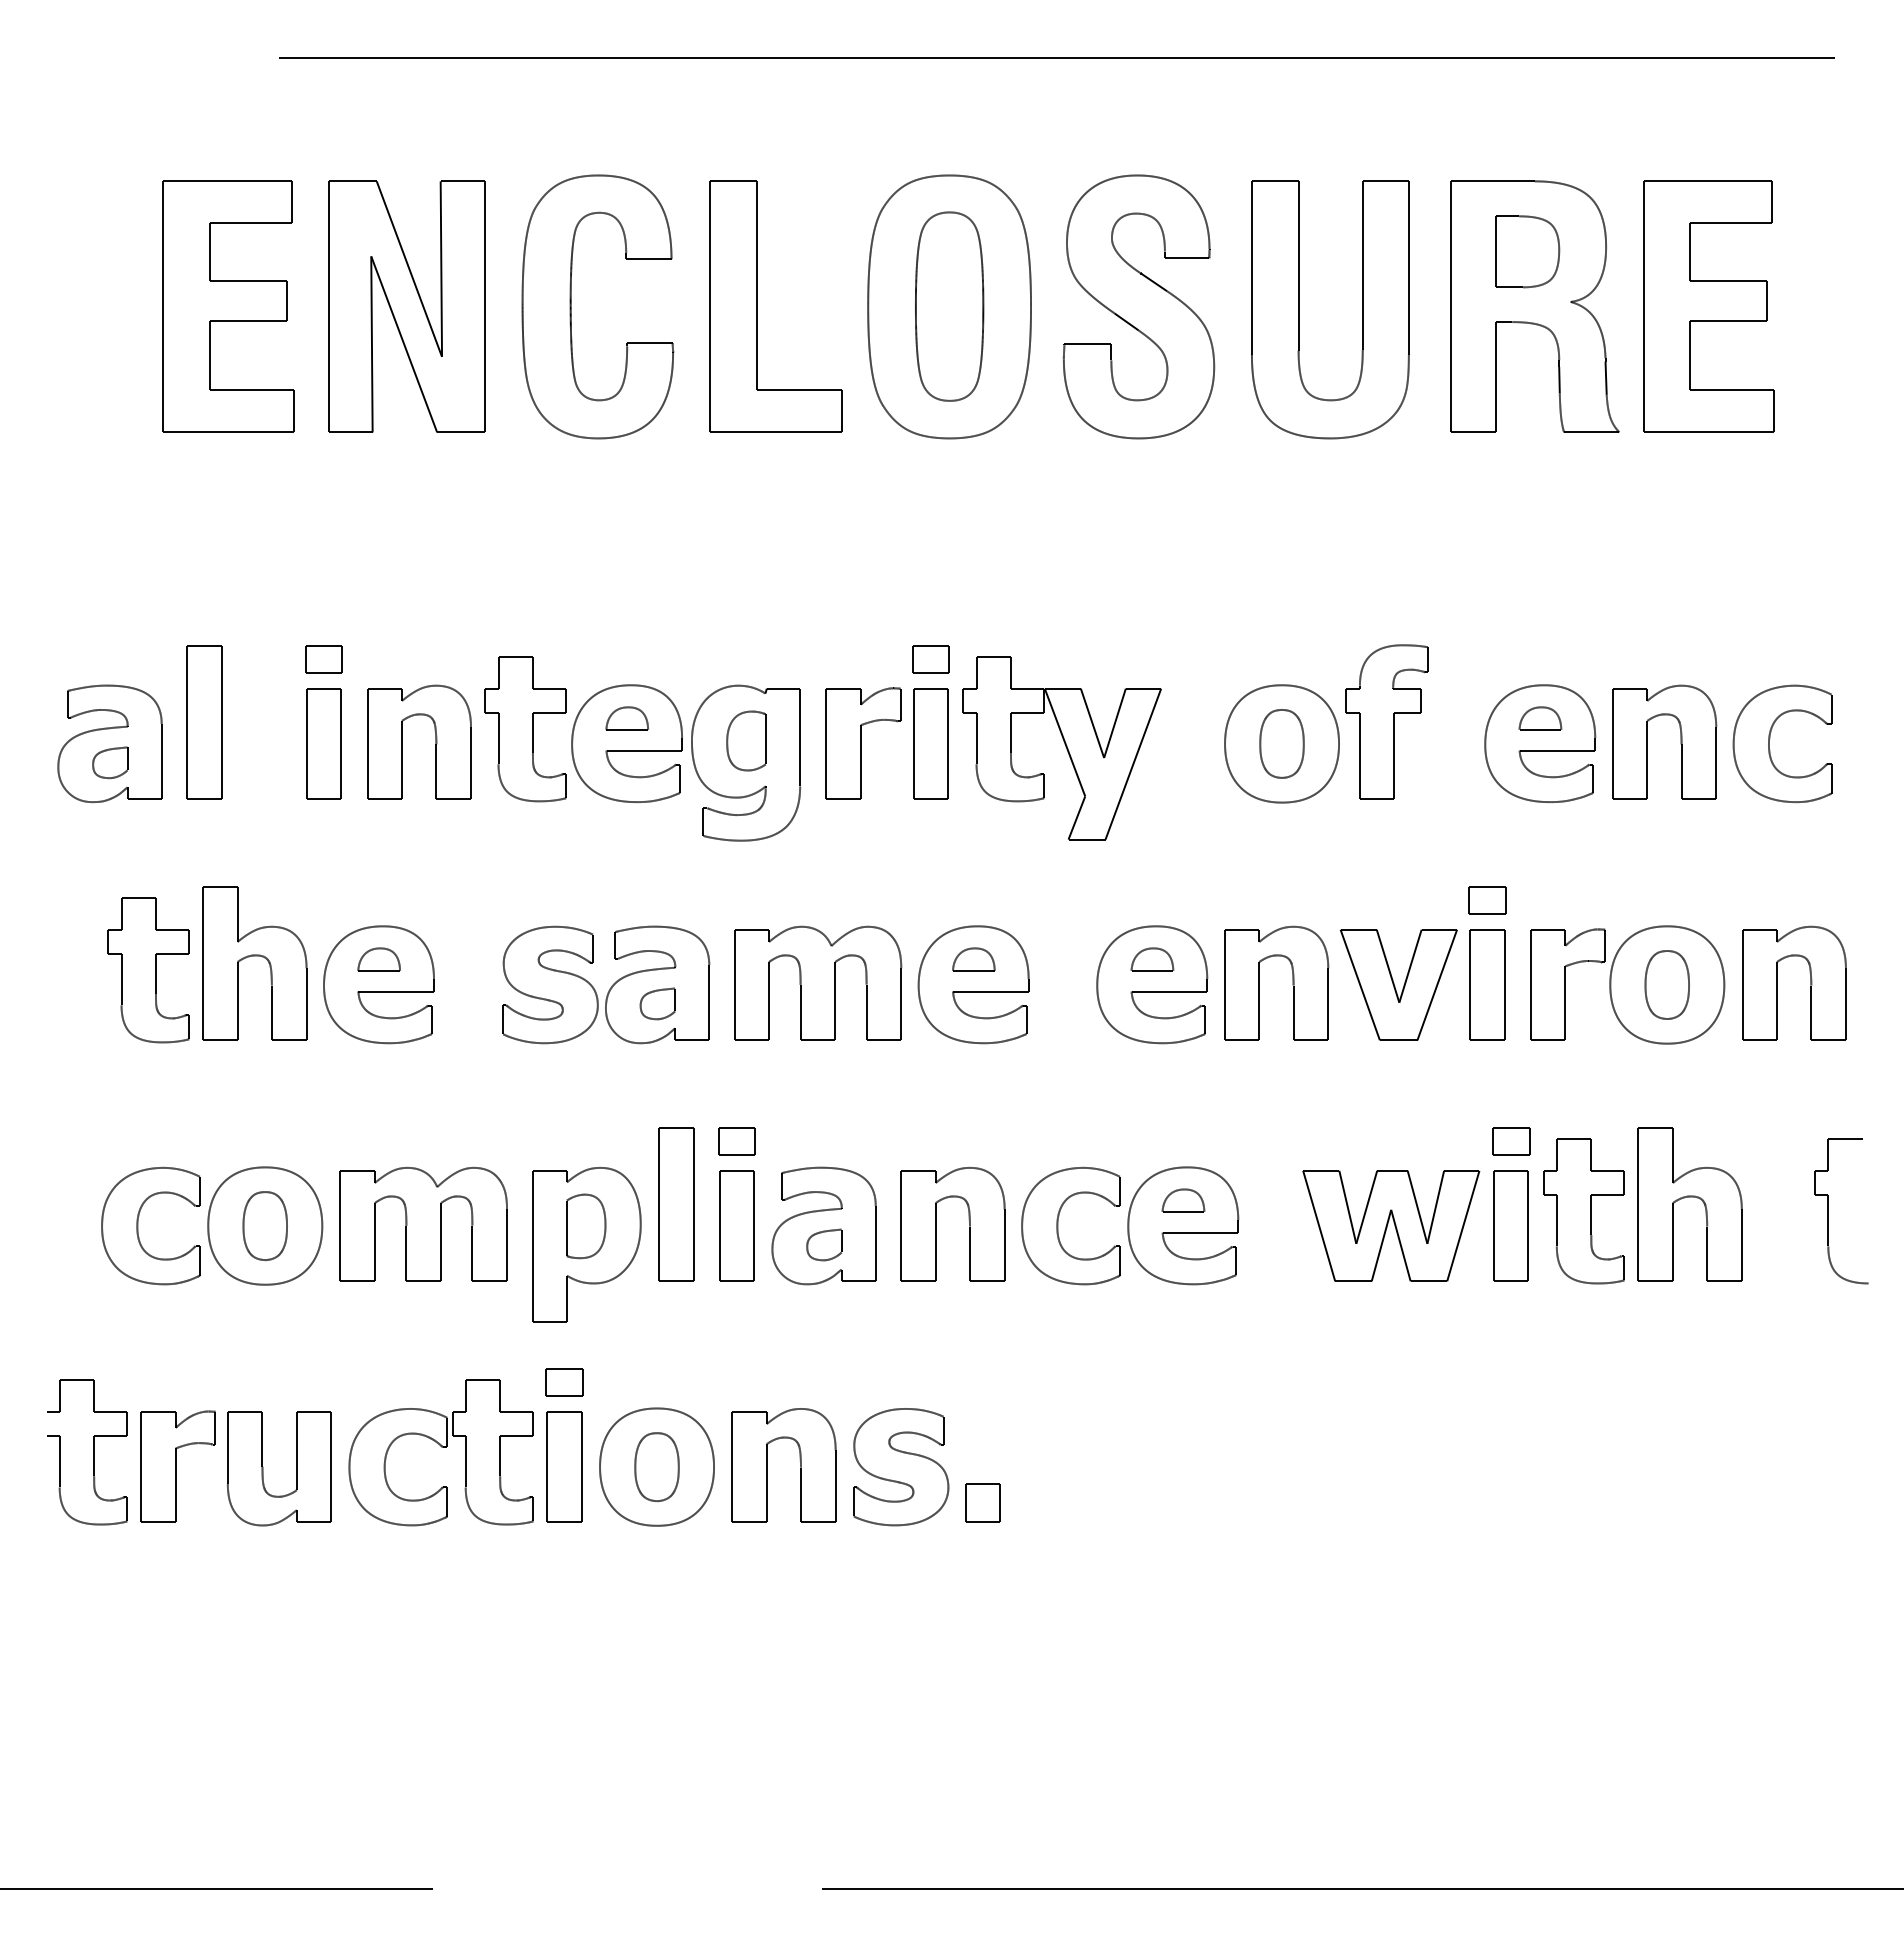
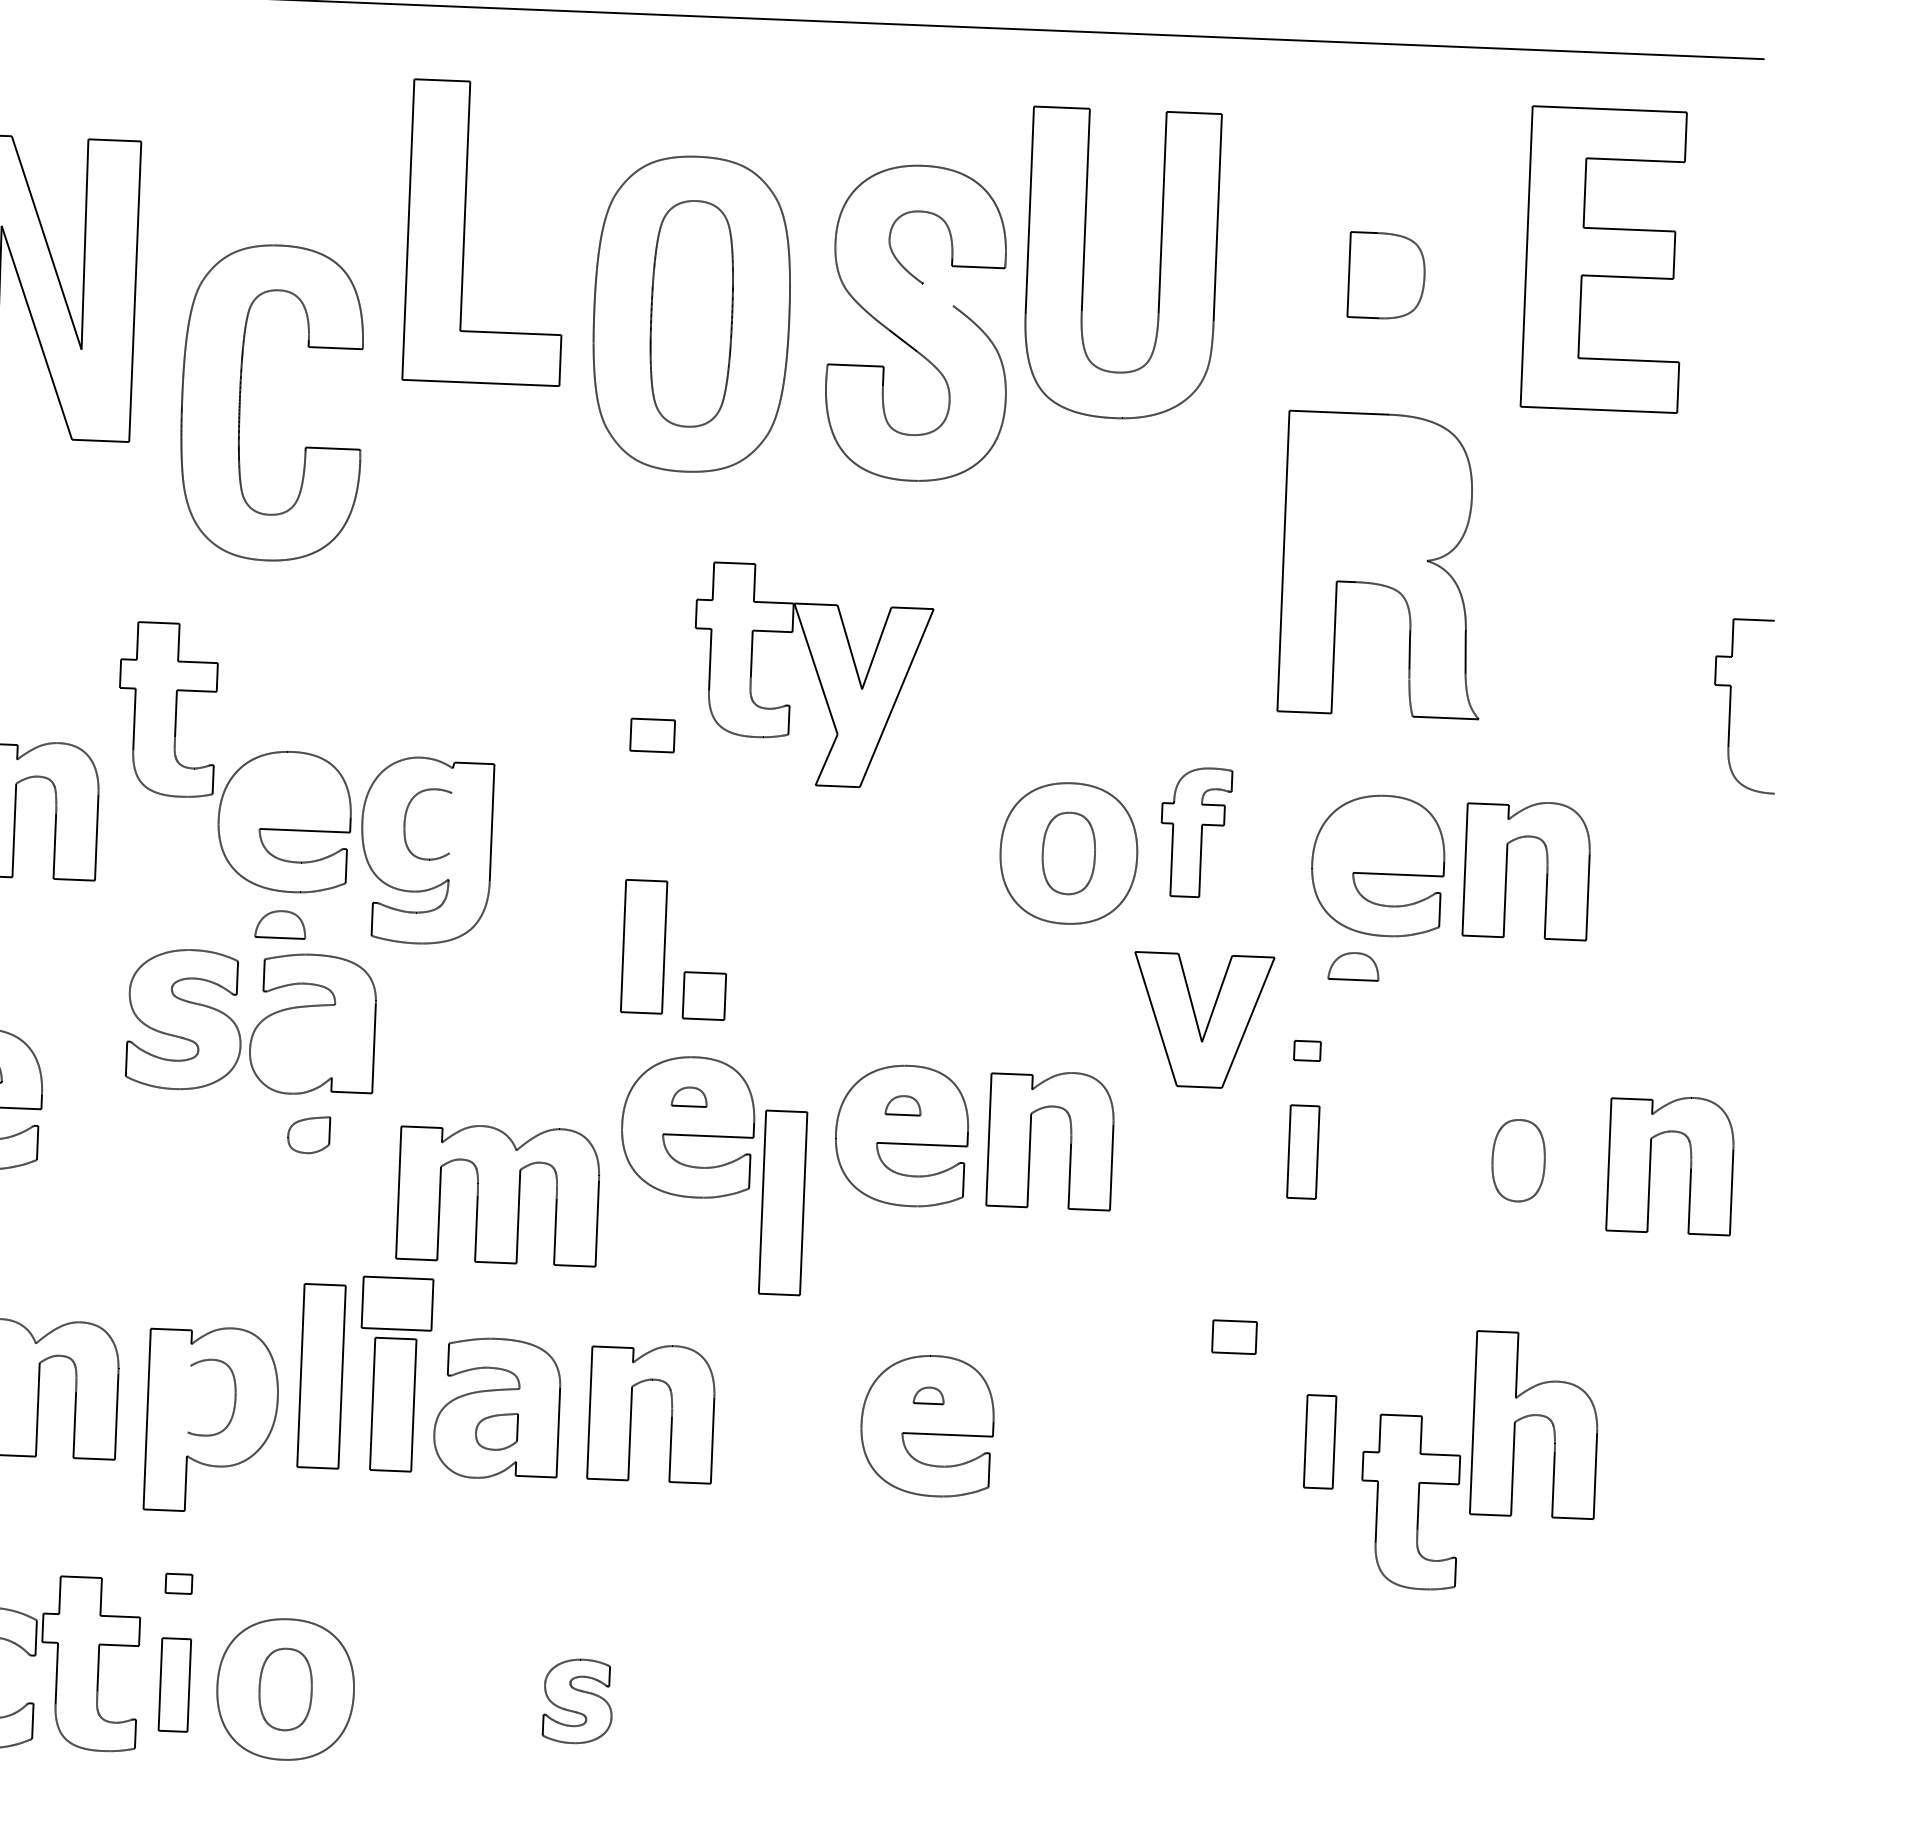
line: (1154, 282) -> (938, 294), removed
part: (571, 306) -> (240, 401), moved
part: (757, 306) -> (464, 231), moved
part: (1534, 306) -> (1383, 564), moved
part: (1708, 306) -> (1604, 259), moved
part: (1299, 309) -> (1084, 262), moved
part: (626, 718) -> (279, 924), moved
part: (1540, 718) -> (1353, 966), moved
part: (1386, 721) -> (1195, 831), size x0.7
part: (525, 729) -> (167, 710), moved
part: (1770, 738) -> (1654, 870), removed
line: (765, 739) -> (450, 823), removed
part: (863, 743) -> (567, 832), removed
part: (930, 743) -> (643, 946), moved
part: (1061, 748) -> (811, 675), moved
part: (1487, 900) -> (1307, 1050), size x0.6
part: (973, 959) -> (689, 1096), size x0.7
part: (1152, 959) -> (903, 1105), size x0.7
part: (818, 982) -> (499, 1193), moved
part: (606, 984) -> (251, 1021), moved
part: (1398, 984) -> (1201, 1020), moved
part: (1487, 984) -> (1303, 1151), size x0.7
part: (1627, 984) -> (1471, 1158), removed
part: (1055, 1044) -> (783, 1202), added
part: (736, 1141) -> (396, 1303), size x1.6
part: (1511, 1141) -> (1234, 1337), moved
part: (1183, 1200) -> (928, 1395), size x0.6
part: (1583, 1211) -> (1409, 1502), moved
part: (1828, 1211) -> (1730, 705), moved
part: (1391, 1225) -> (1176, 1435), removed
part: (1510, 1225) -> (1319, 1441), size x0.7
part: (1058, 1226) -> (778, 1420), removed
line: (566, 1228) -> (188, 1399), removed
part: (564, 1382) -> (178, 1583), size x0.6
part: (767, 1465) -> (418, 1692), removed
part: (564, 1466) -> (174, 1684), size x0.7
part: (901, 1467) -> (578, 1701), size x0.6
part: (982, 1502) -> (703, 995), moved

